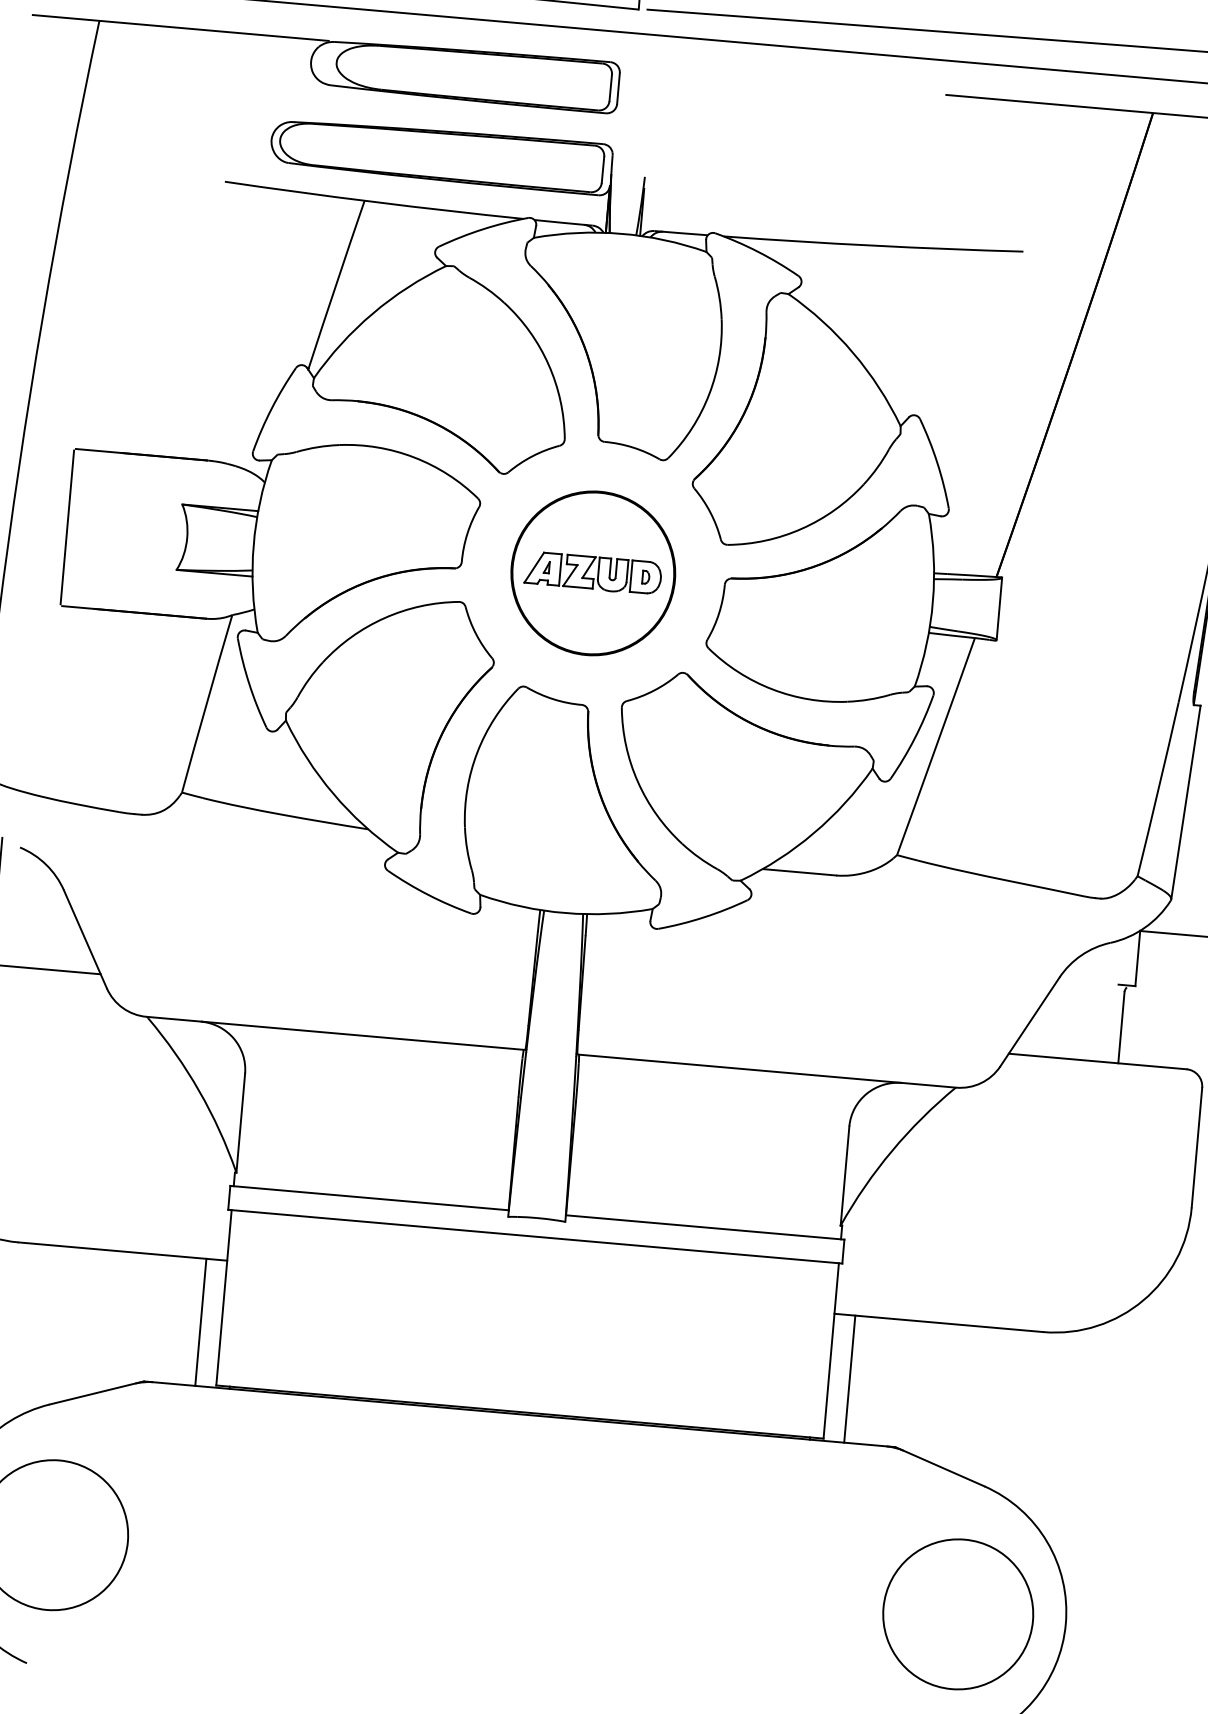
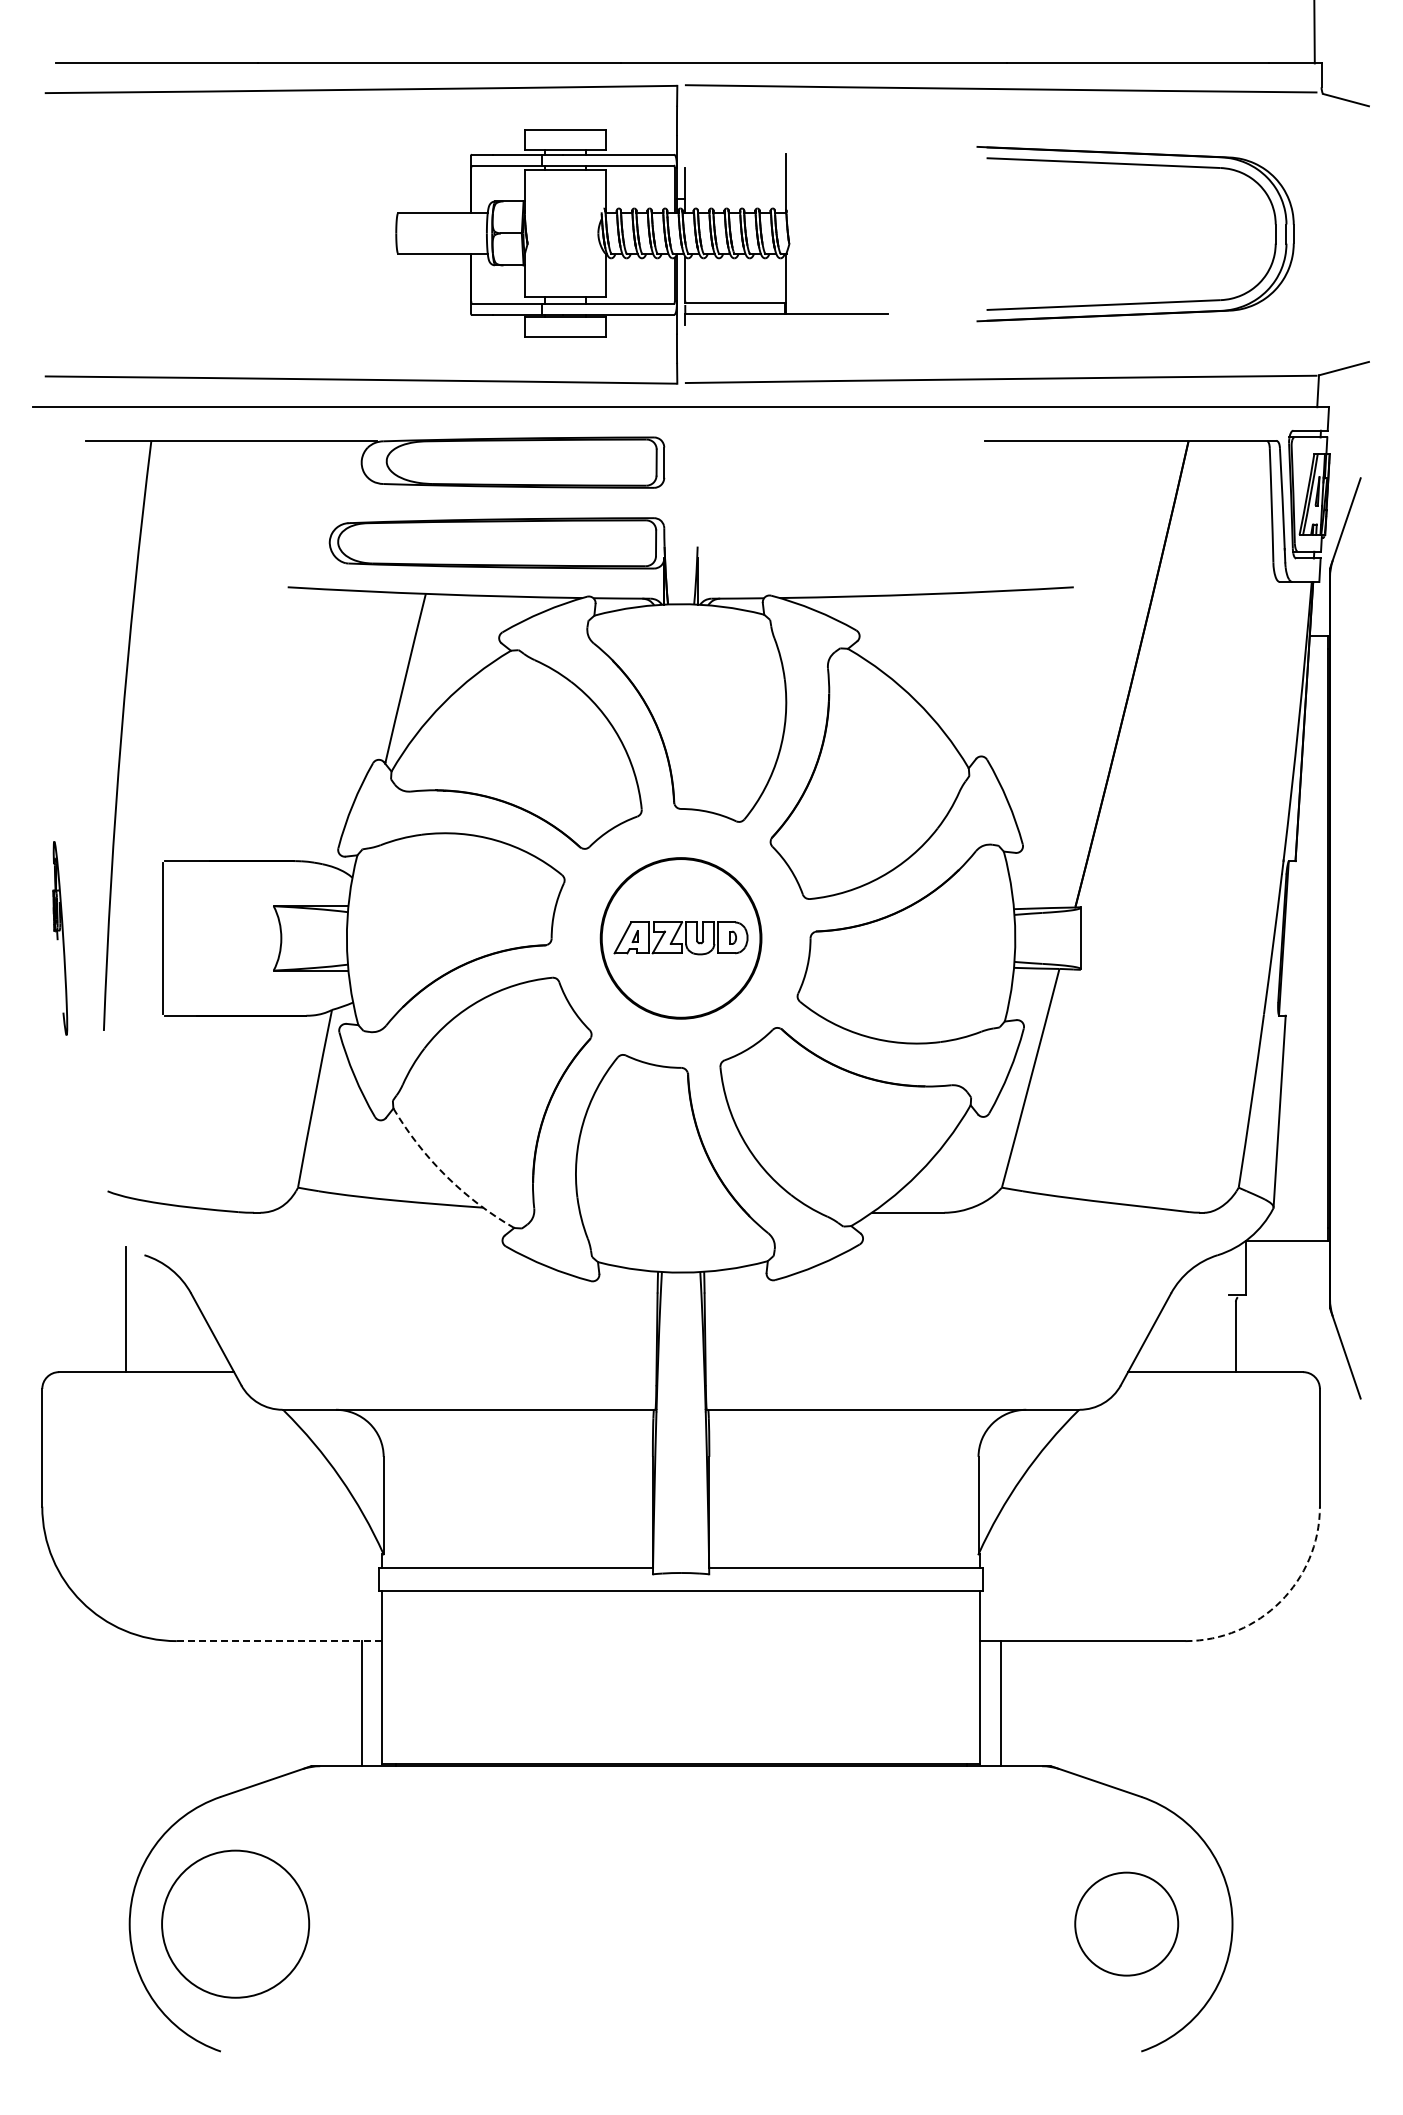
arc: (333, 794) -> (446, 1176), solid -> dashed
line: (122, 1251) -> (279, 1641), solid -> dashed
arc: (1143, 1300) -> (1280, 1601), solid -> dashed
circle: (958, 1613) -> (1126, 1923), size x0.7

